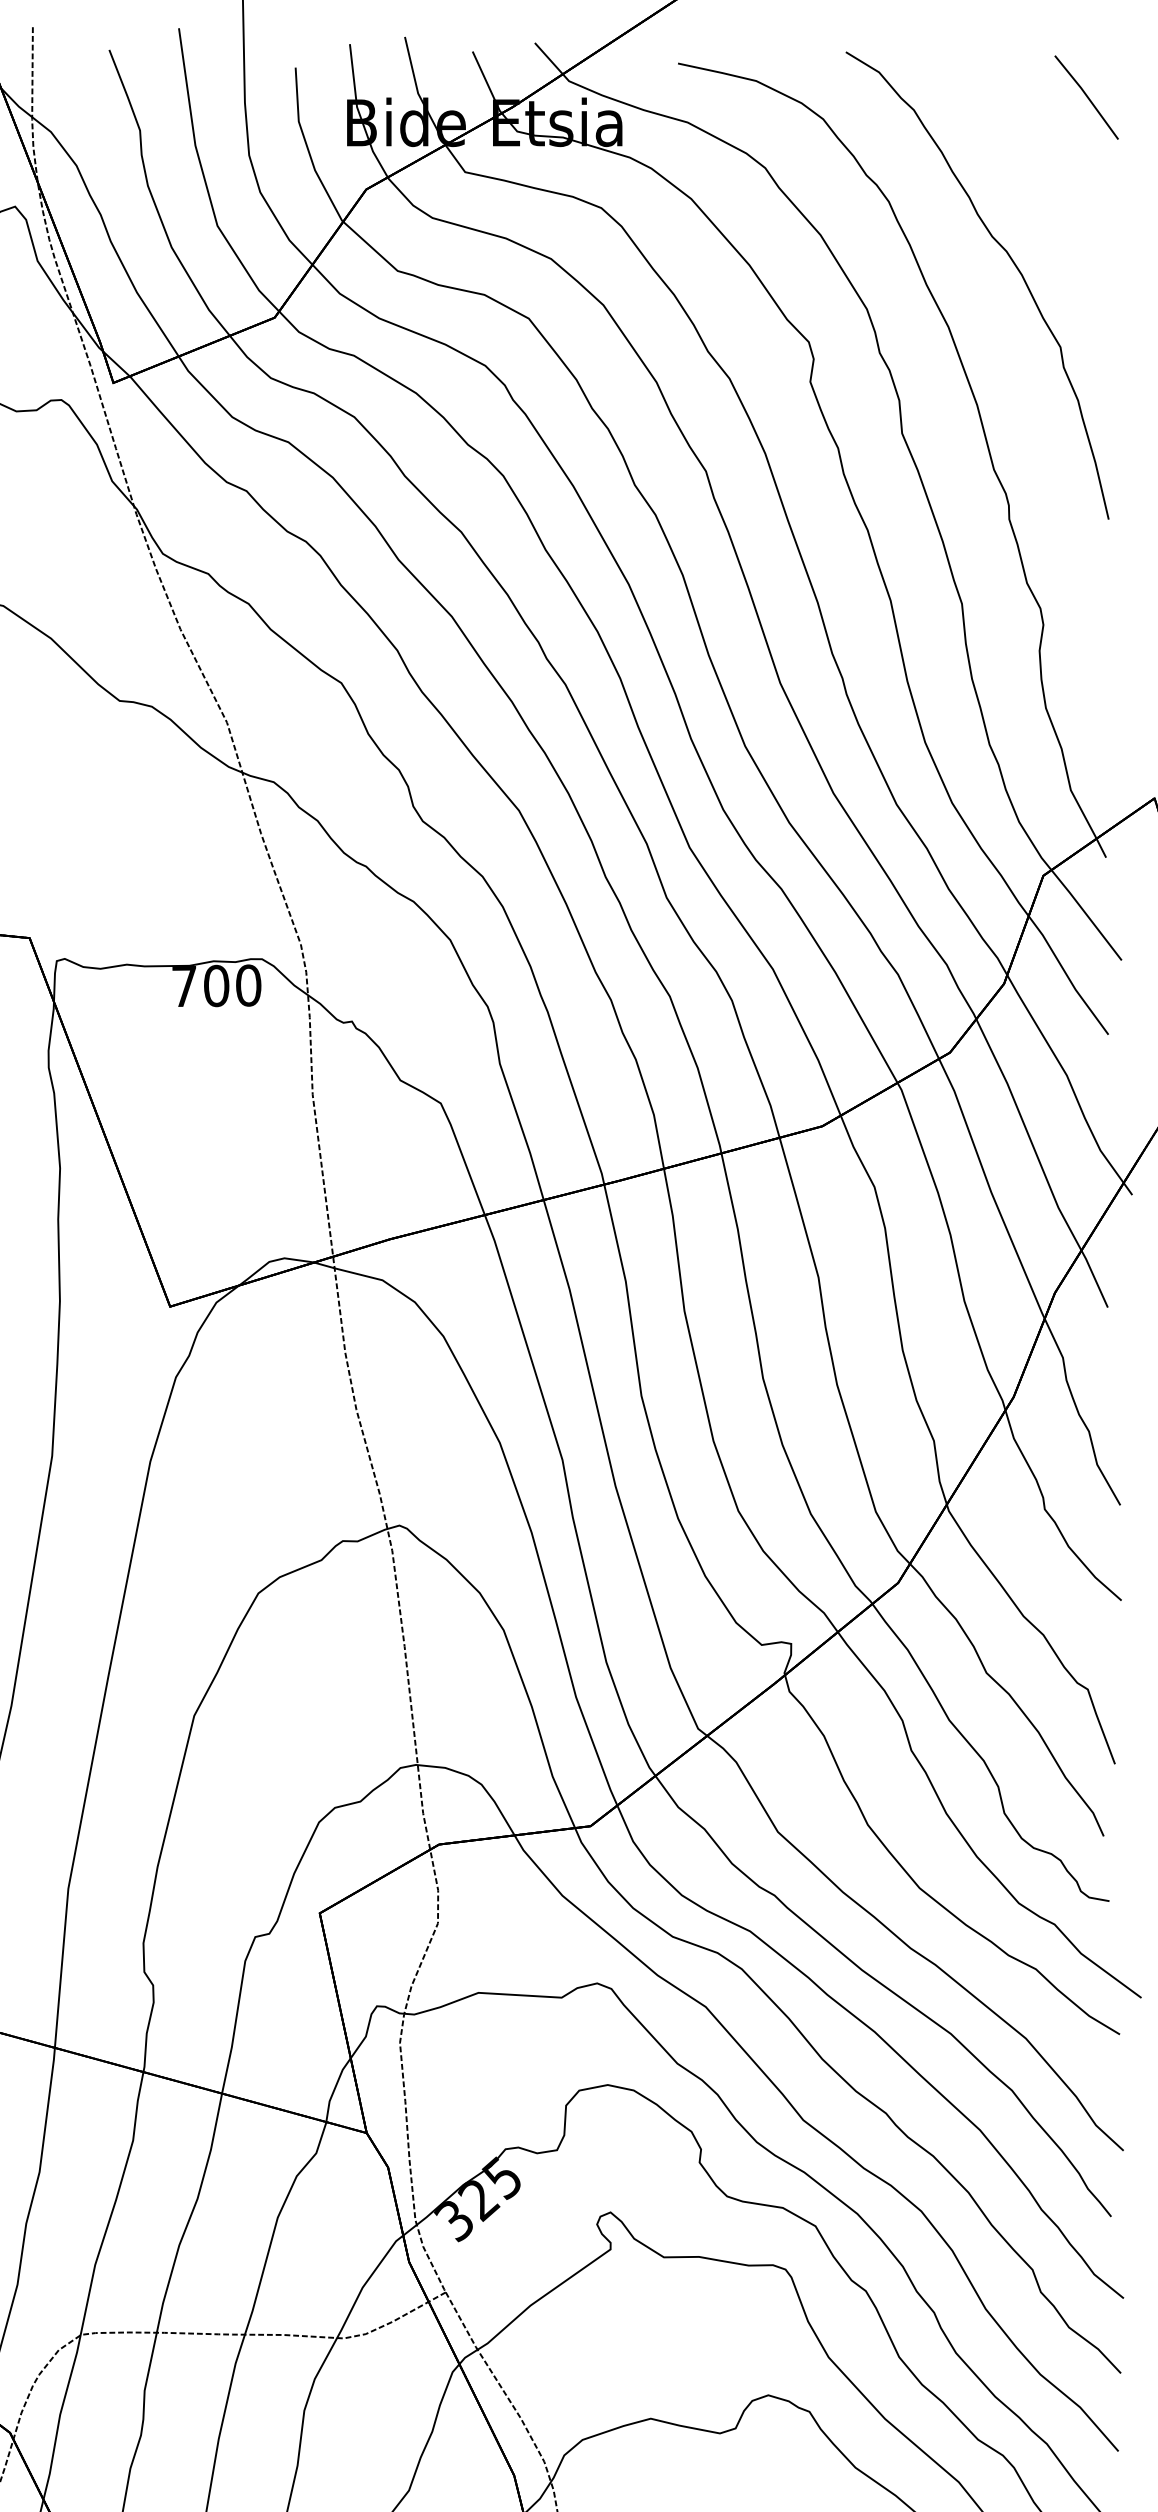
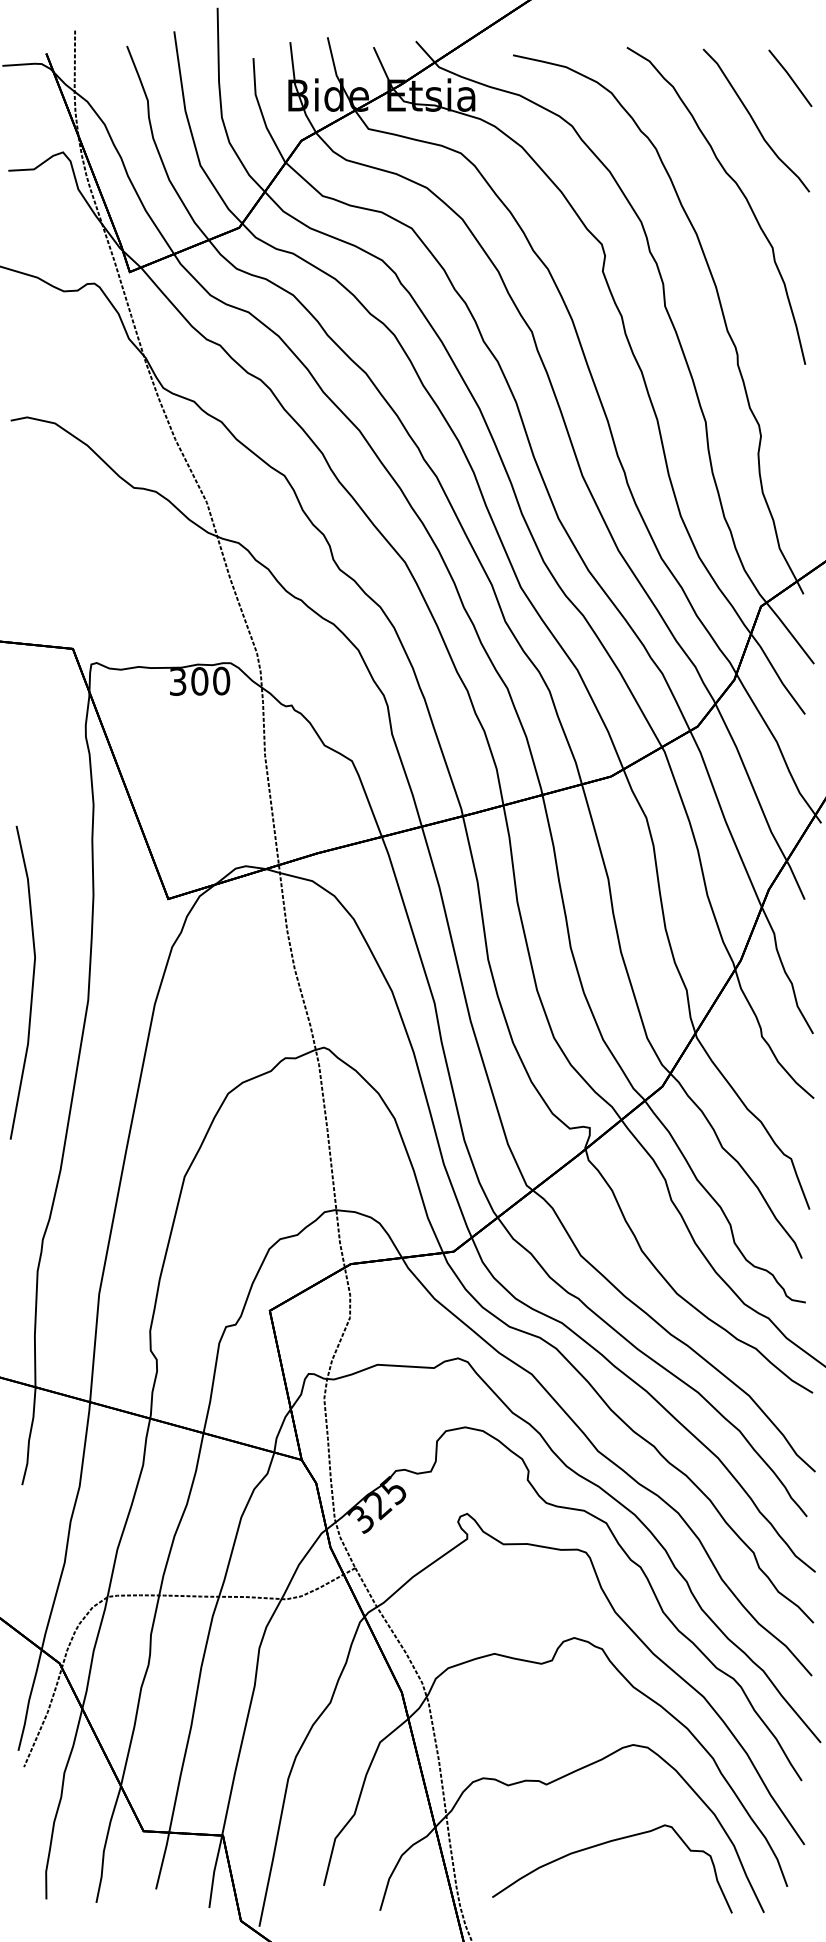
part: (1036, 159) -> (756, 120), added
text: (183, 986) -> (177, 681), 700 -> 300

